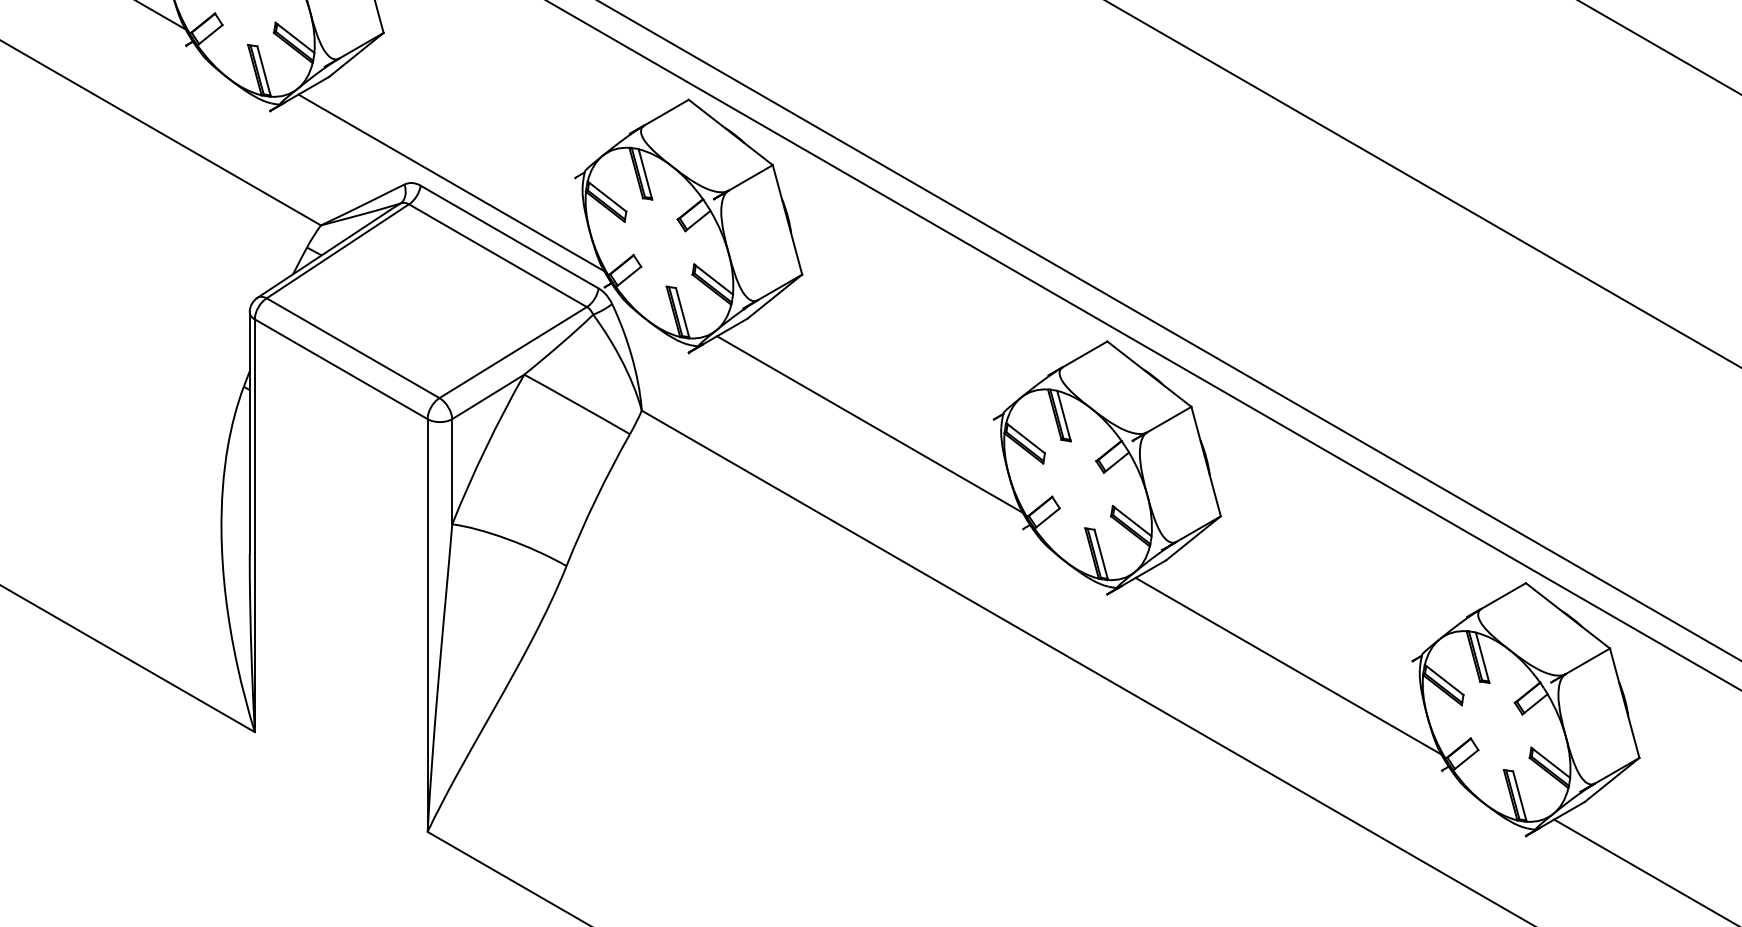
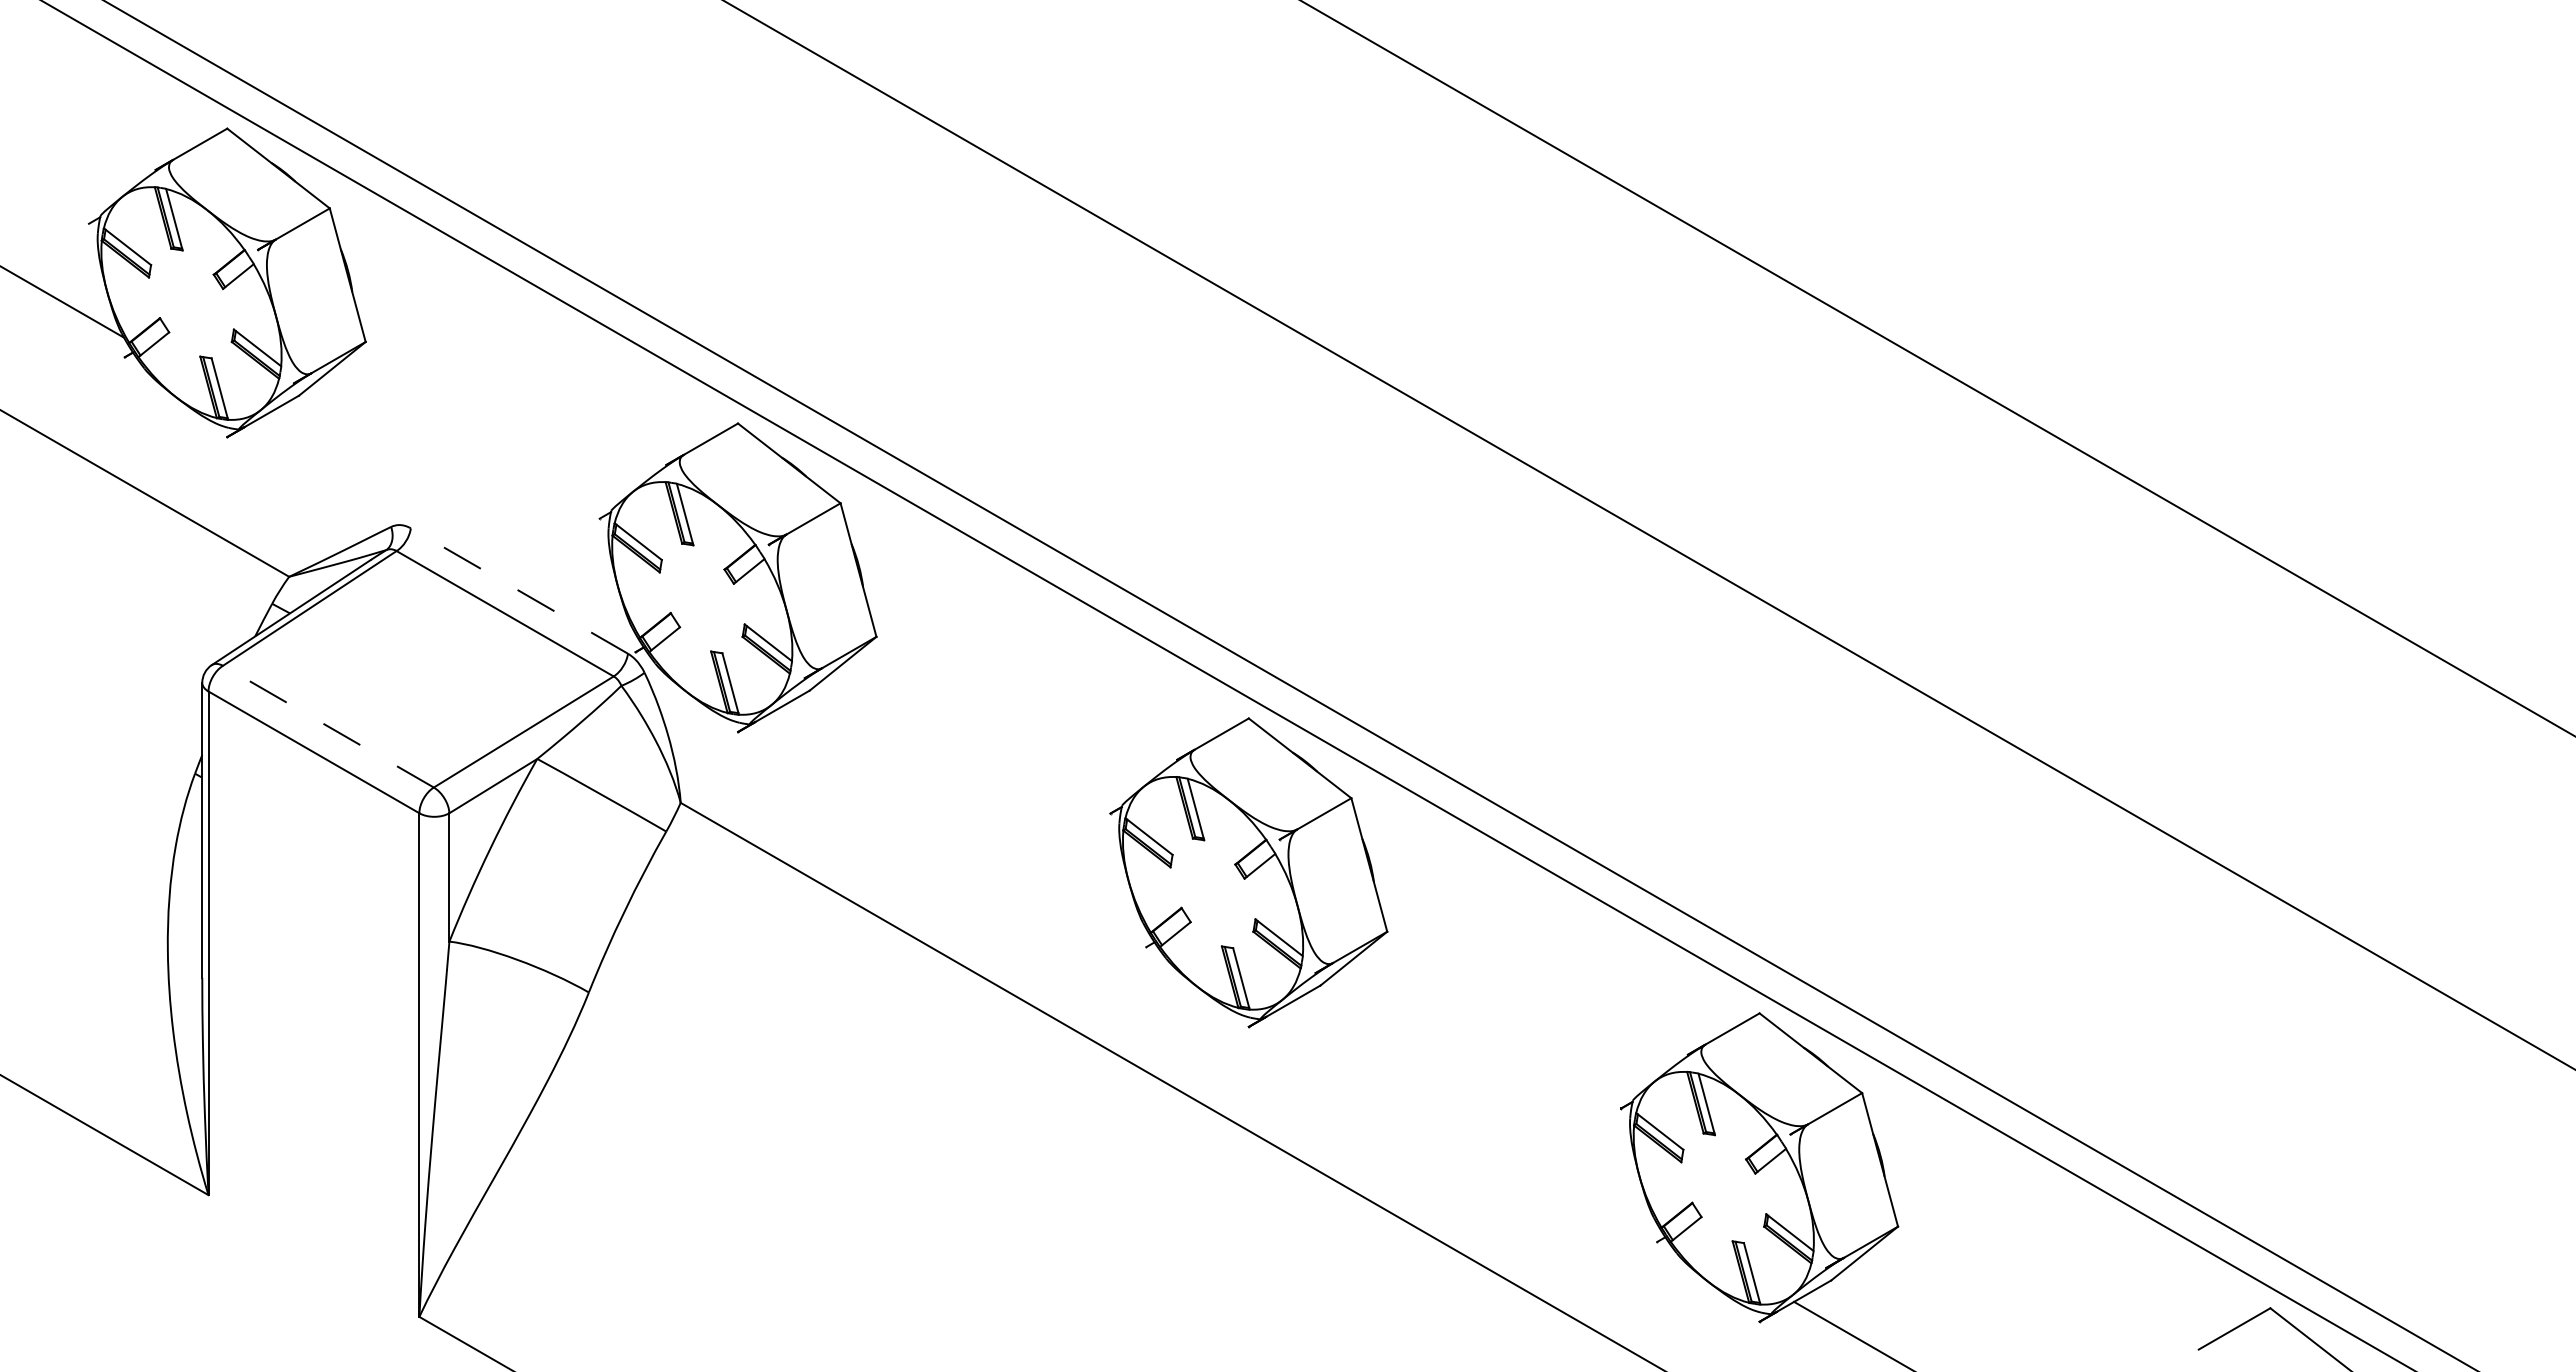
line: (450, 182) -> (447, 524), removed
line: (509, 236) -> (519, 590), solid -> dashed
line: (353, 348) -> (328, 726), solid -> dashed
line: (869, 424) -> (958, 819), removed
line: (1288, 666) -> (1469, 1114), removed

